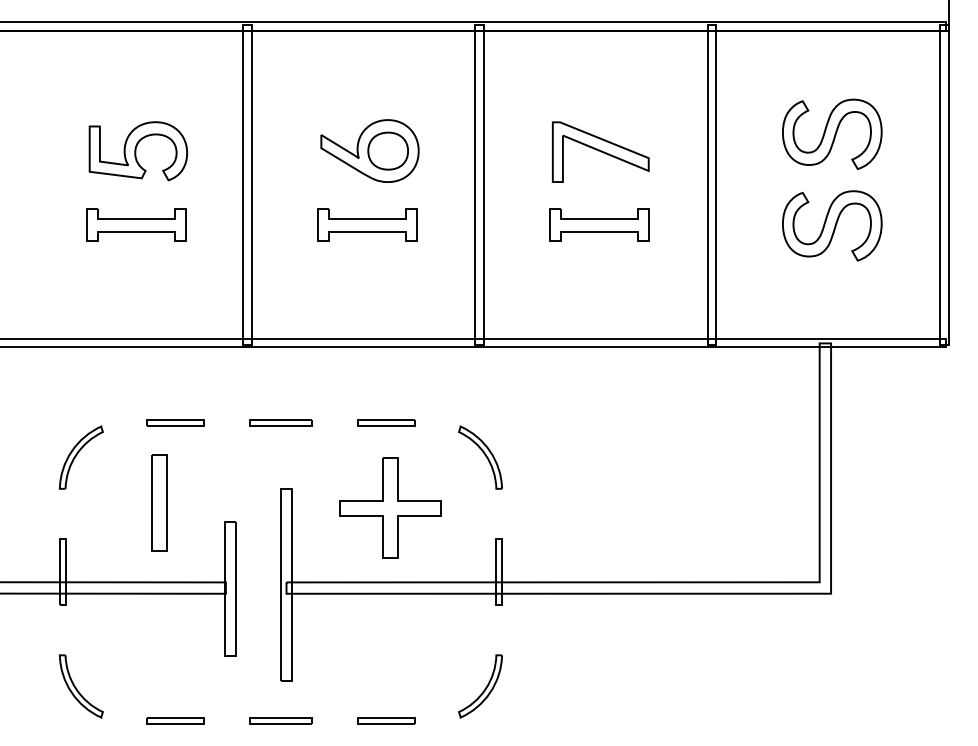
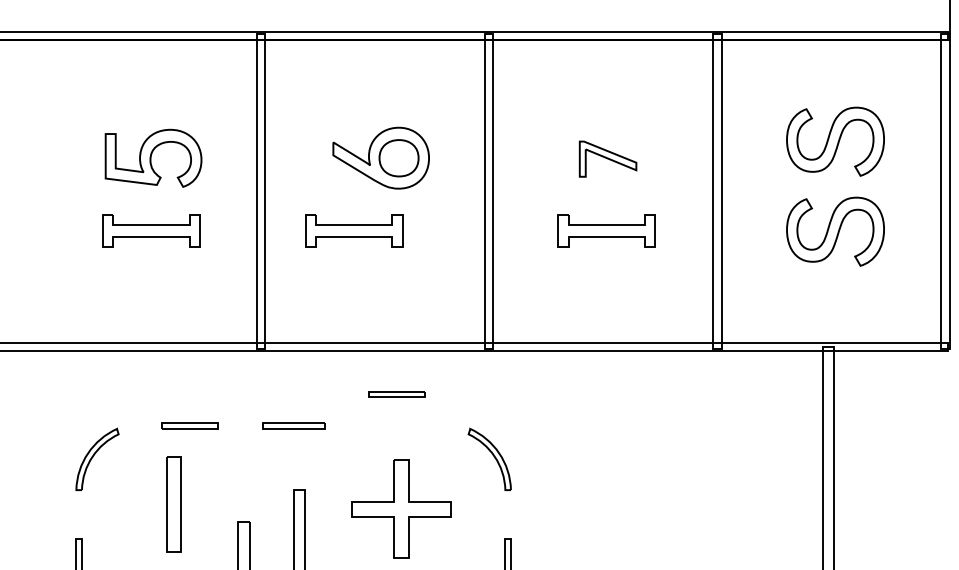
part: (600, 151) -> (607, 158), size x0.6
part: (367, 224) -> (354, 230), moved
part: (386, 422) -> (397, 393), moved

